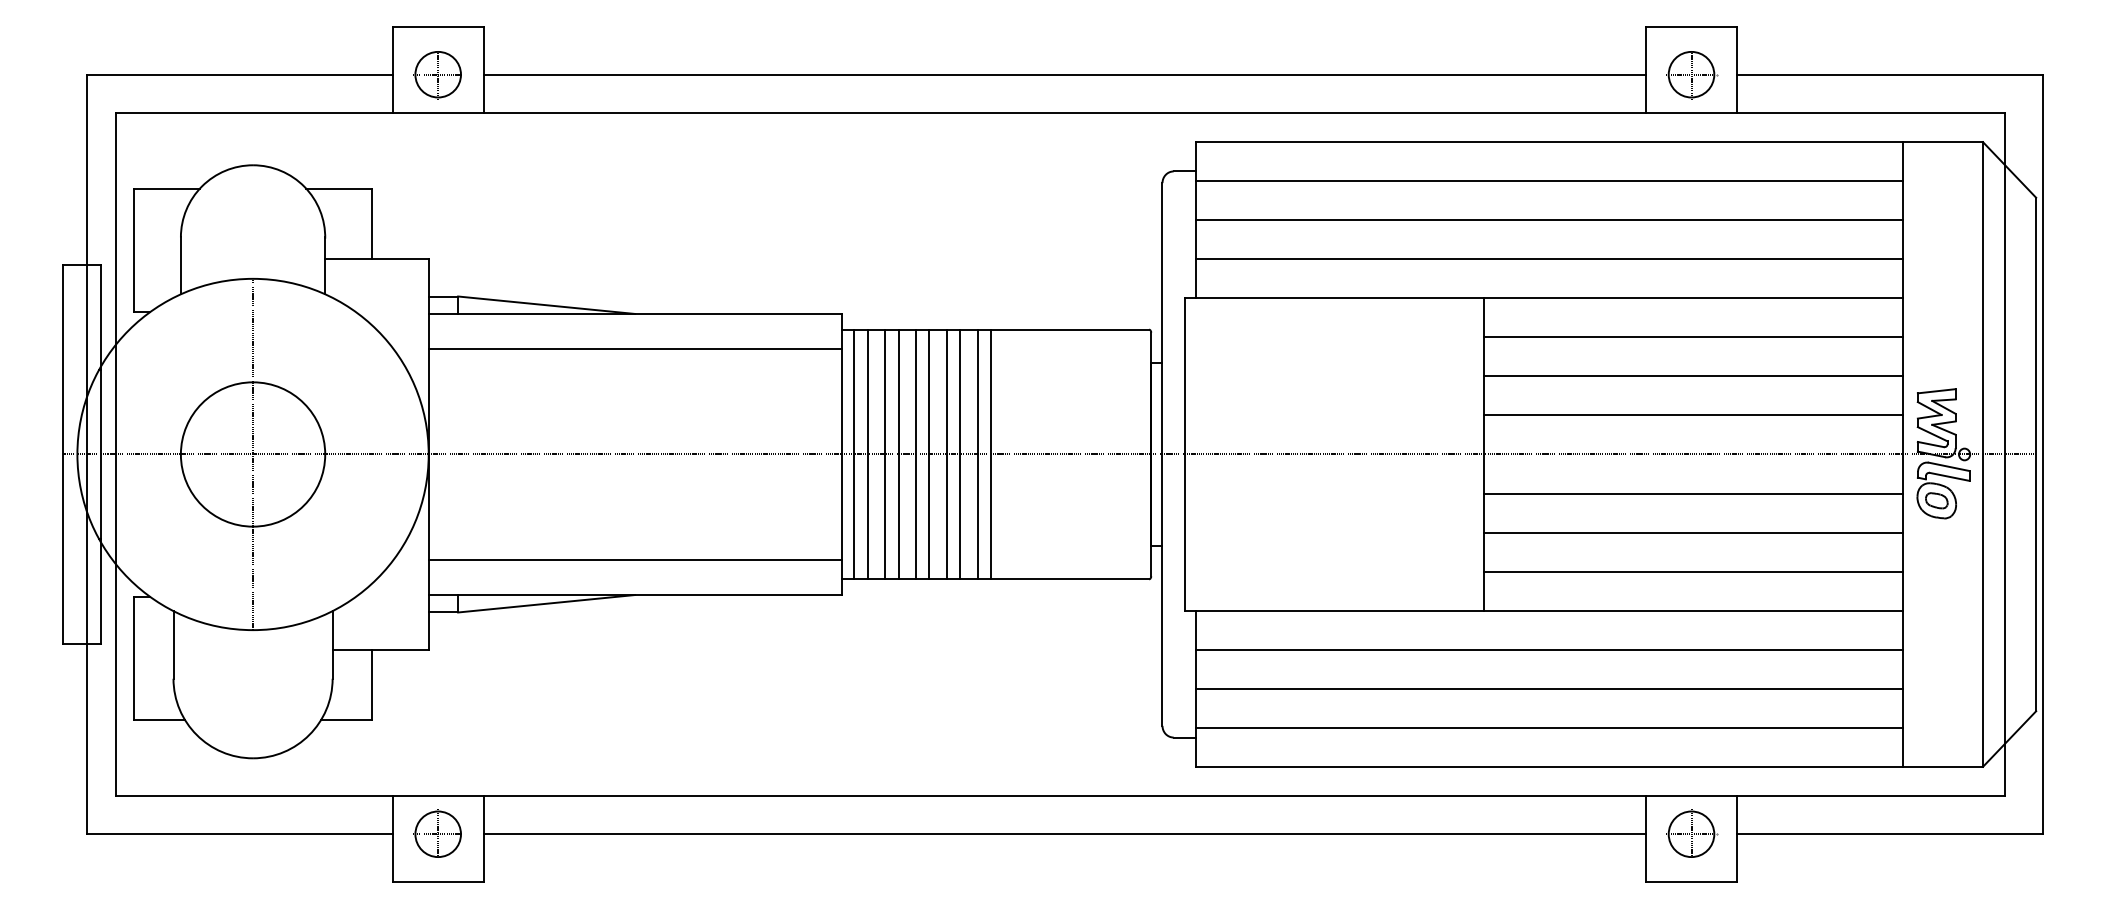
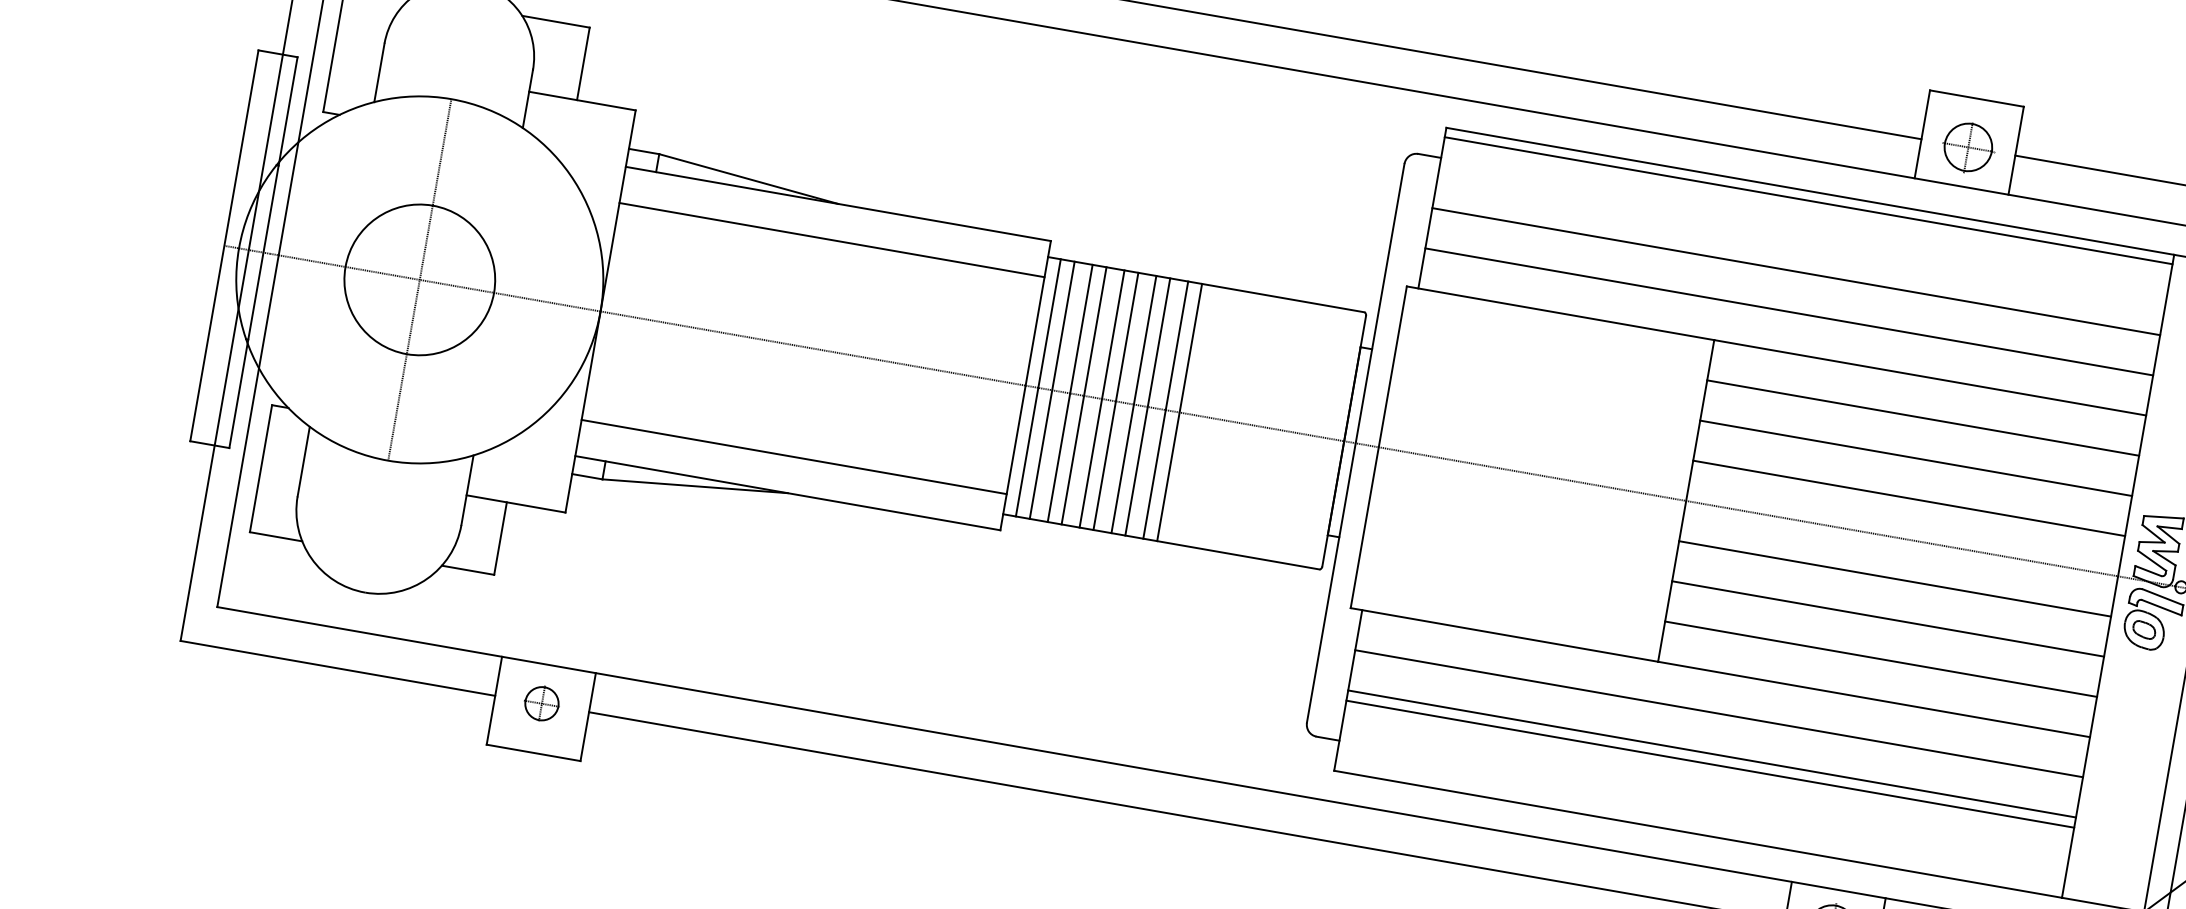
line: (1549, 181) -> (1808, 200), moved
line: (1549, 727) -> (1710, 763), moved
part: (437, 833) -> (541, 703), size x0.7

